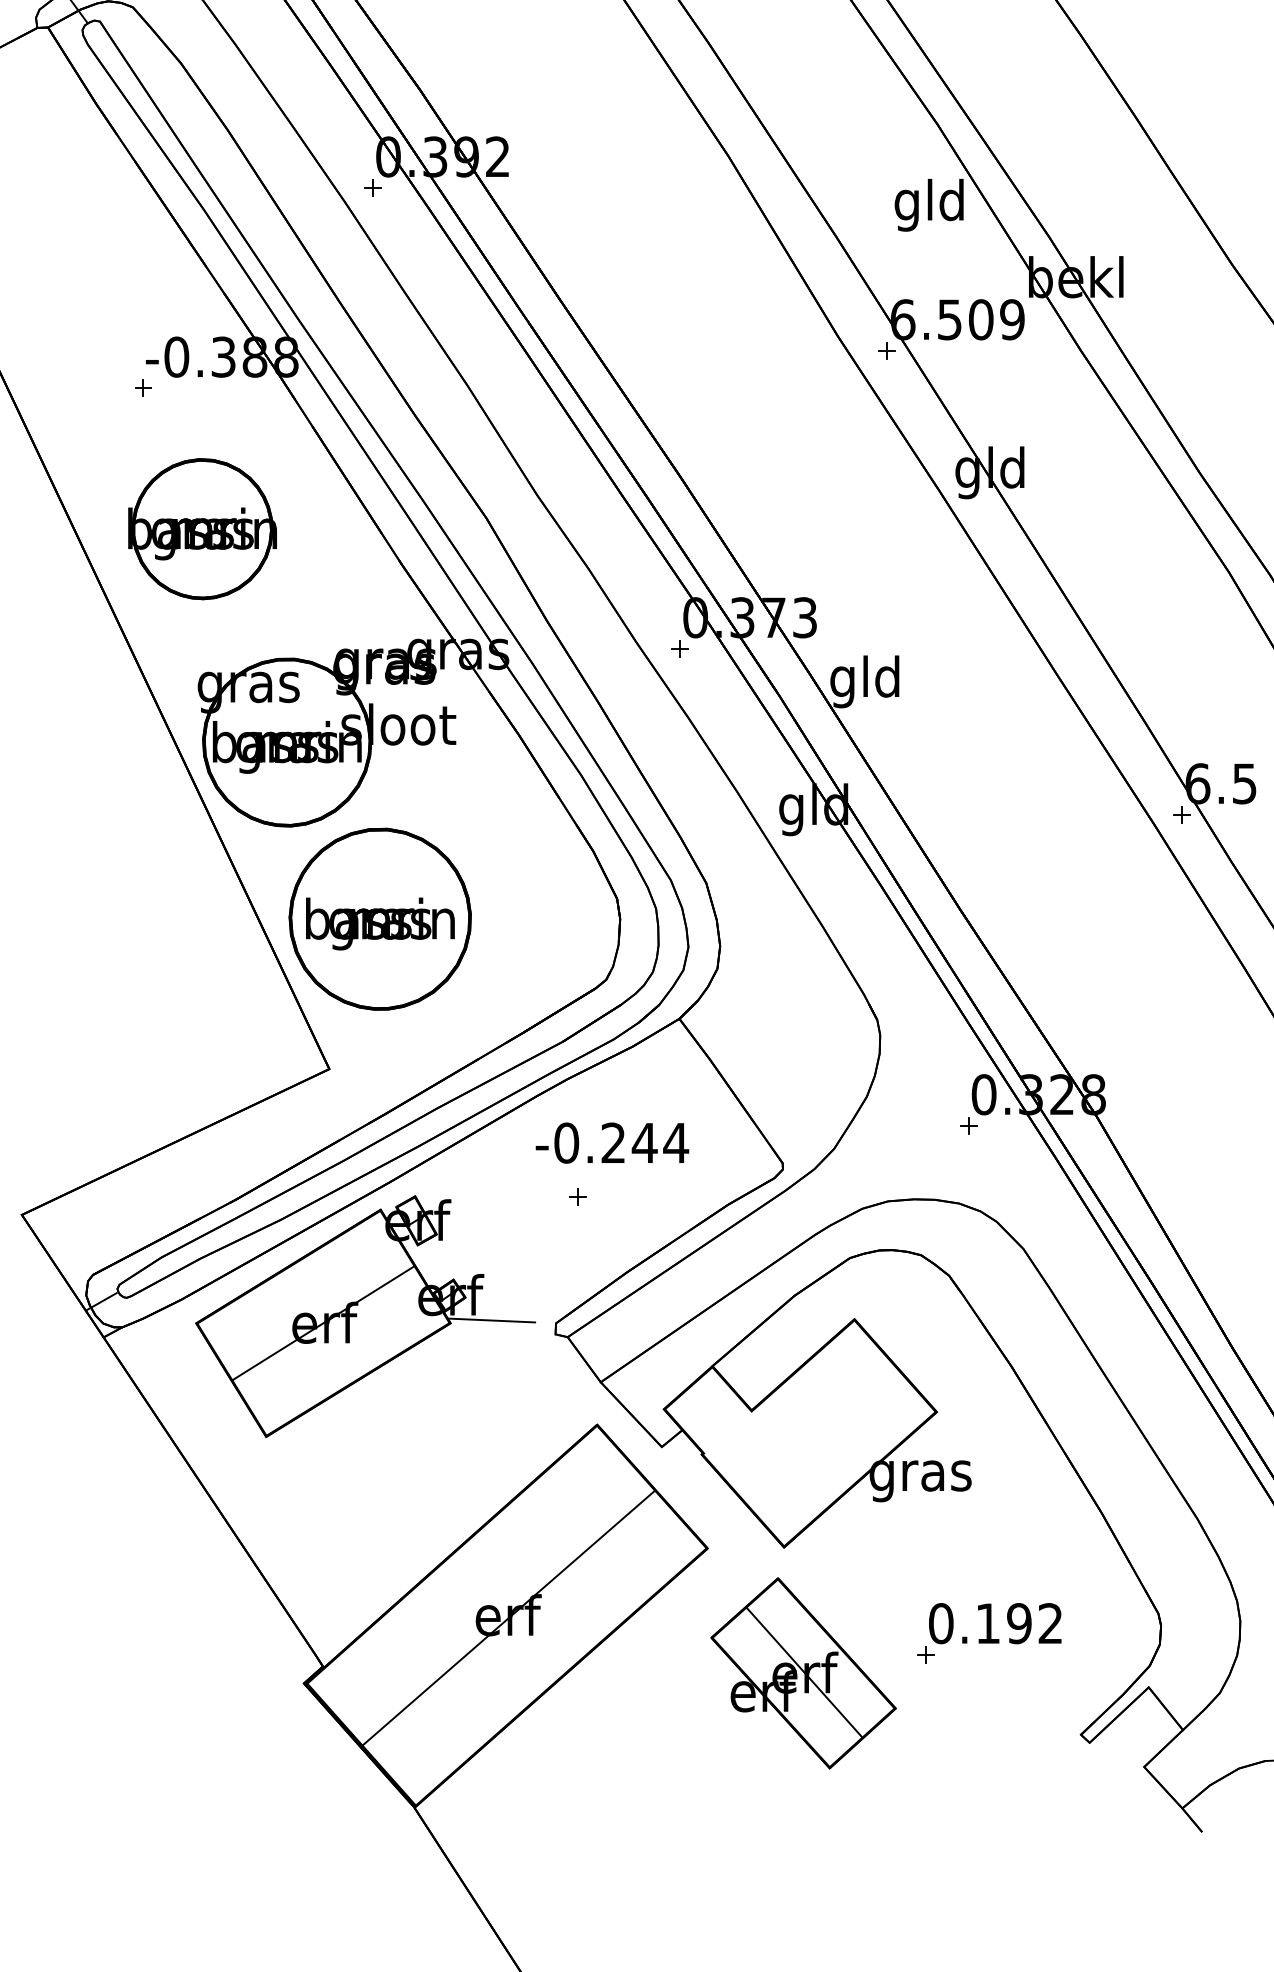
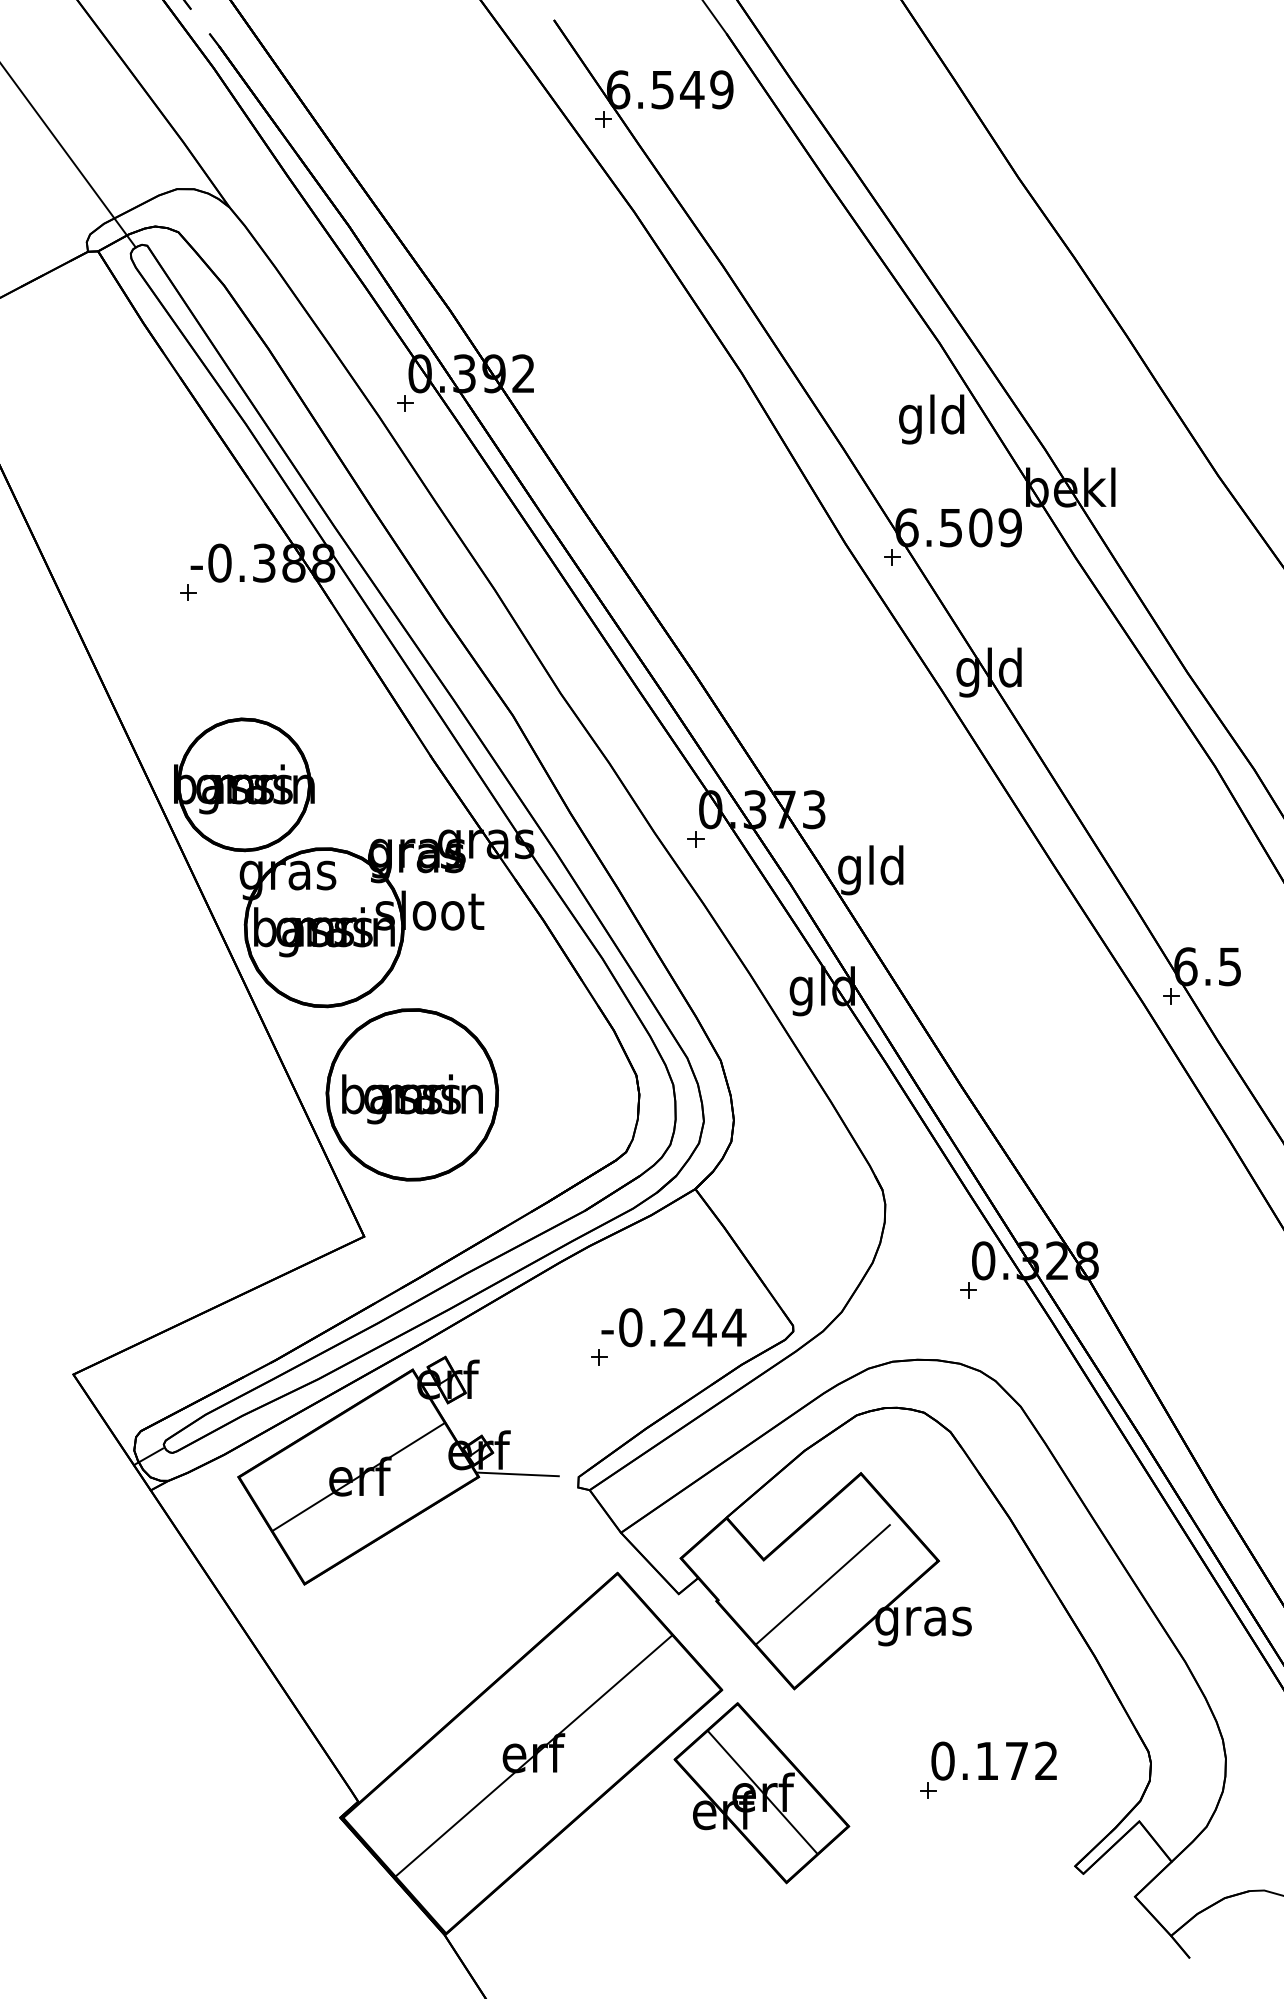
part: (202, 528) -> (244, 784), moved
text: (611, 1143) -> (673, 1327), moved
line: (813, 1436) -> (822, 1584), added
text: (1018, 1622) -> (1016, 1760), 0.192 -> 0.172
part: (803, 1673) -> (761, 1793), moved

